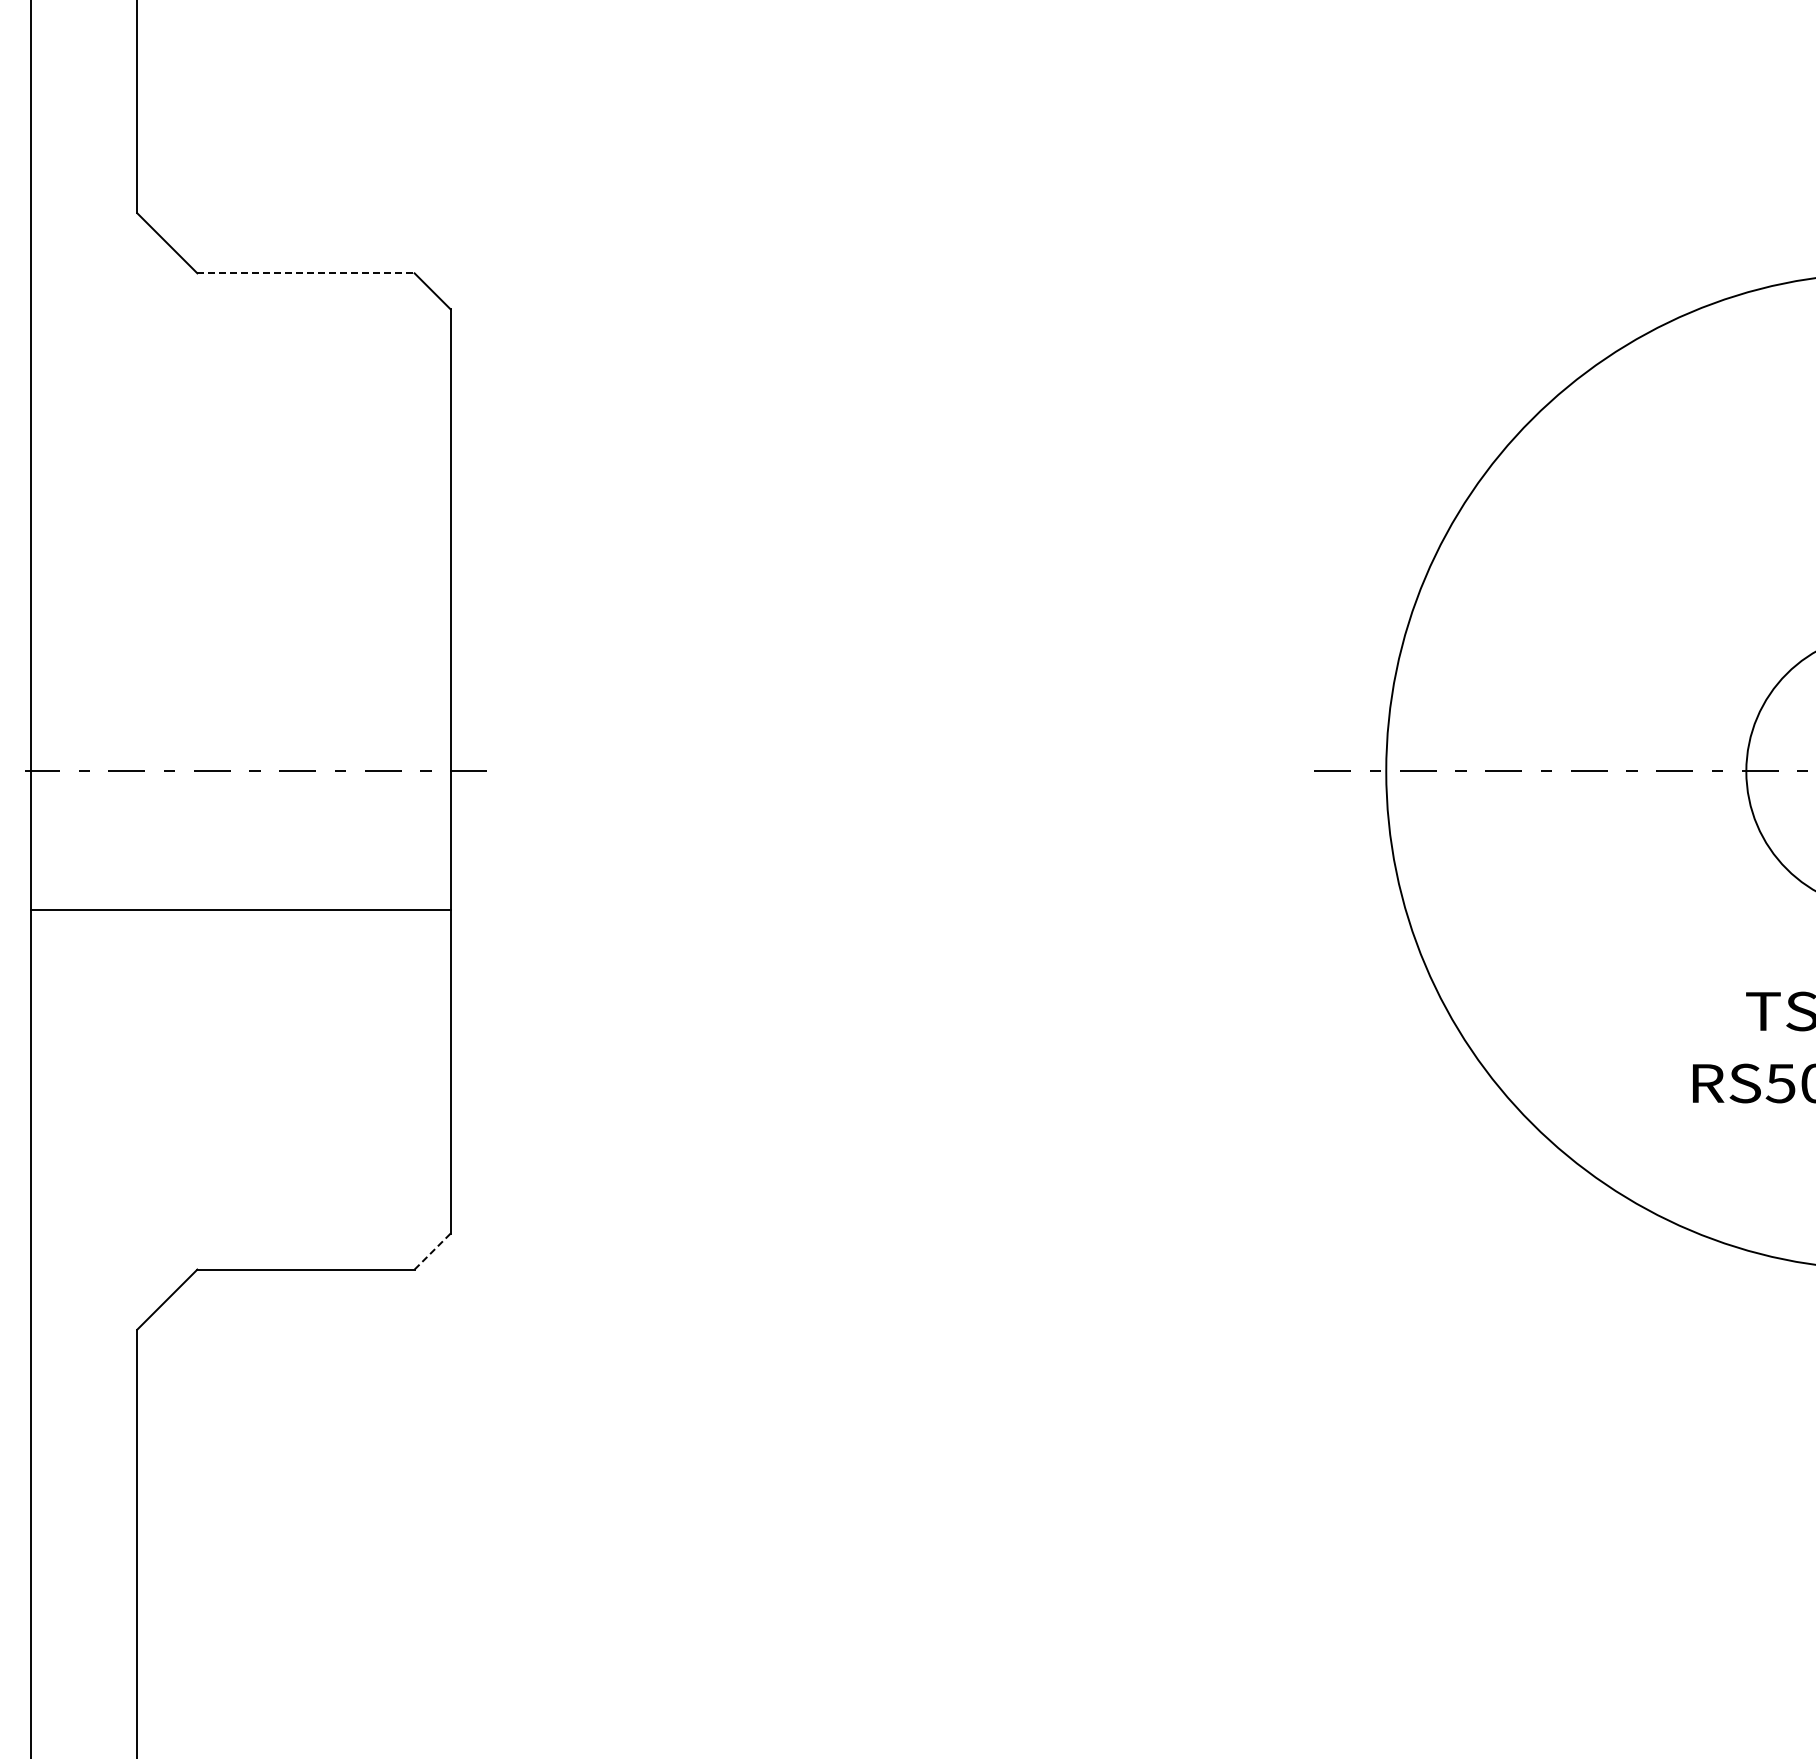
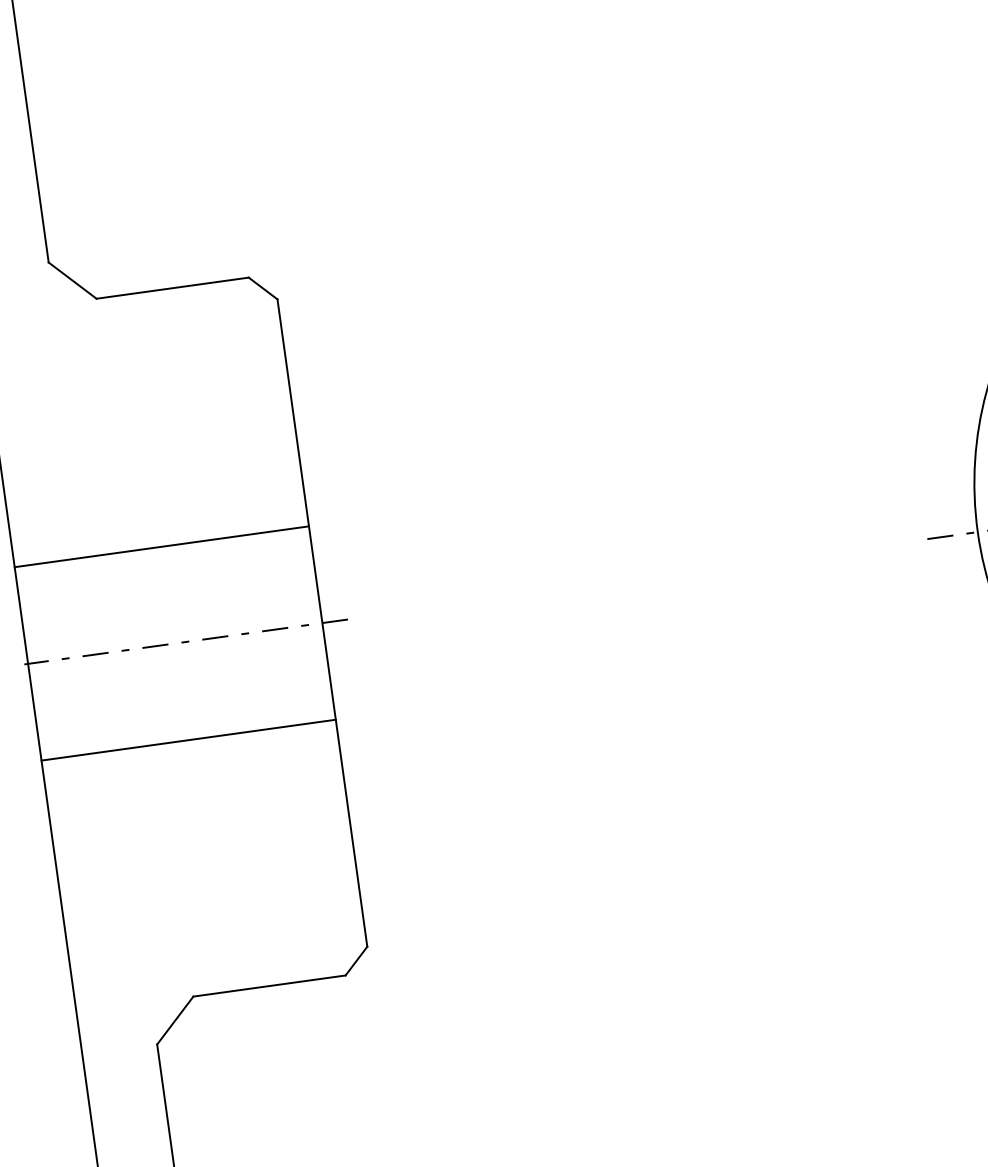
line: (306, 273) -> (173, 288), dashed -> solid
line: (240, 633) -> (161, 546), added
line: (432, 1251) -> (356, 961), dashed -> solid

